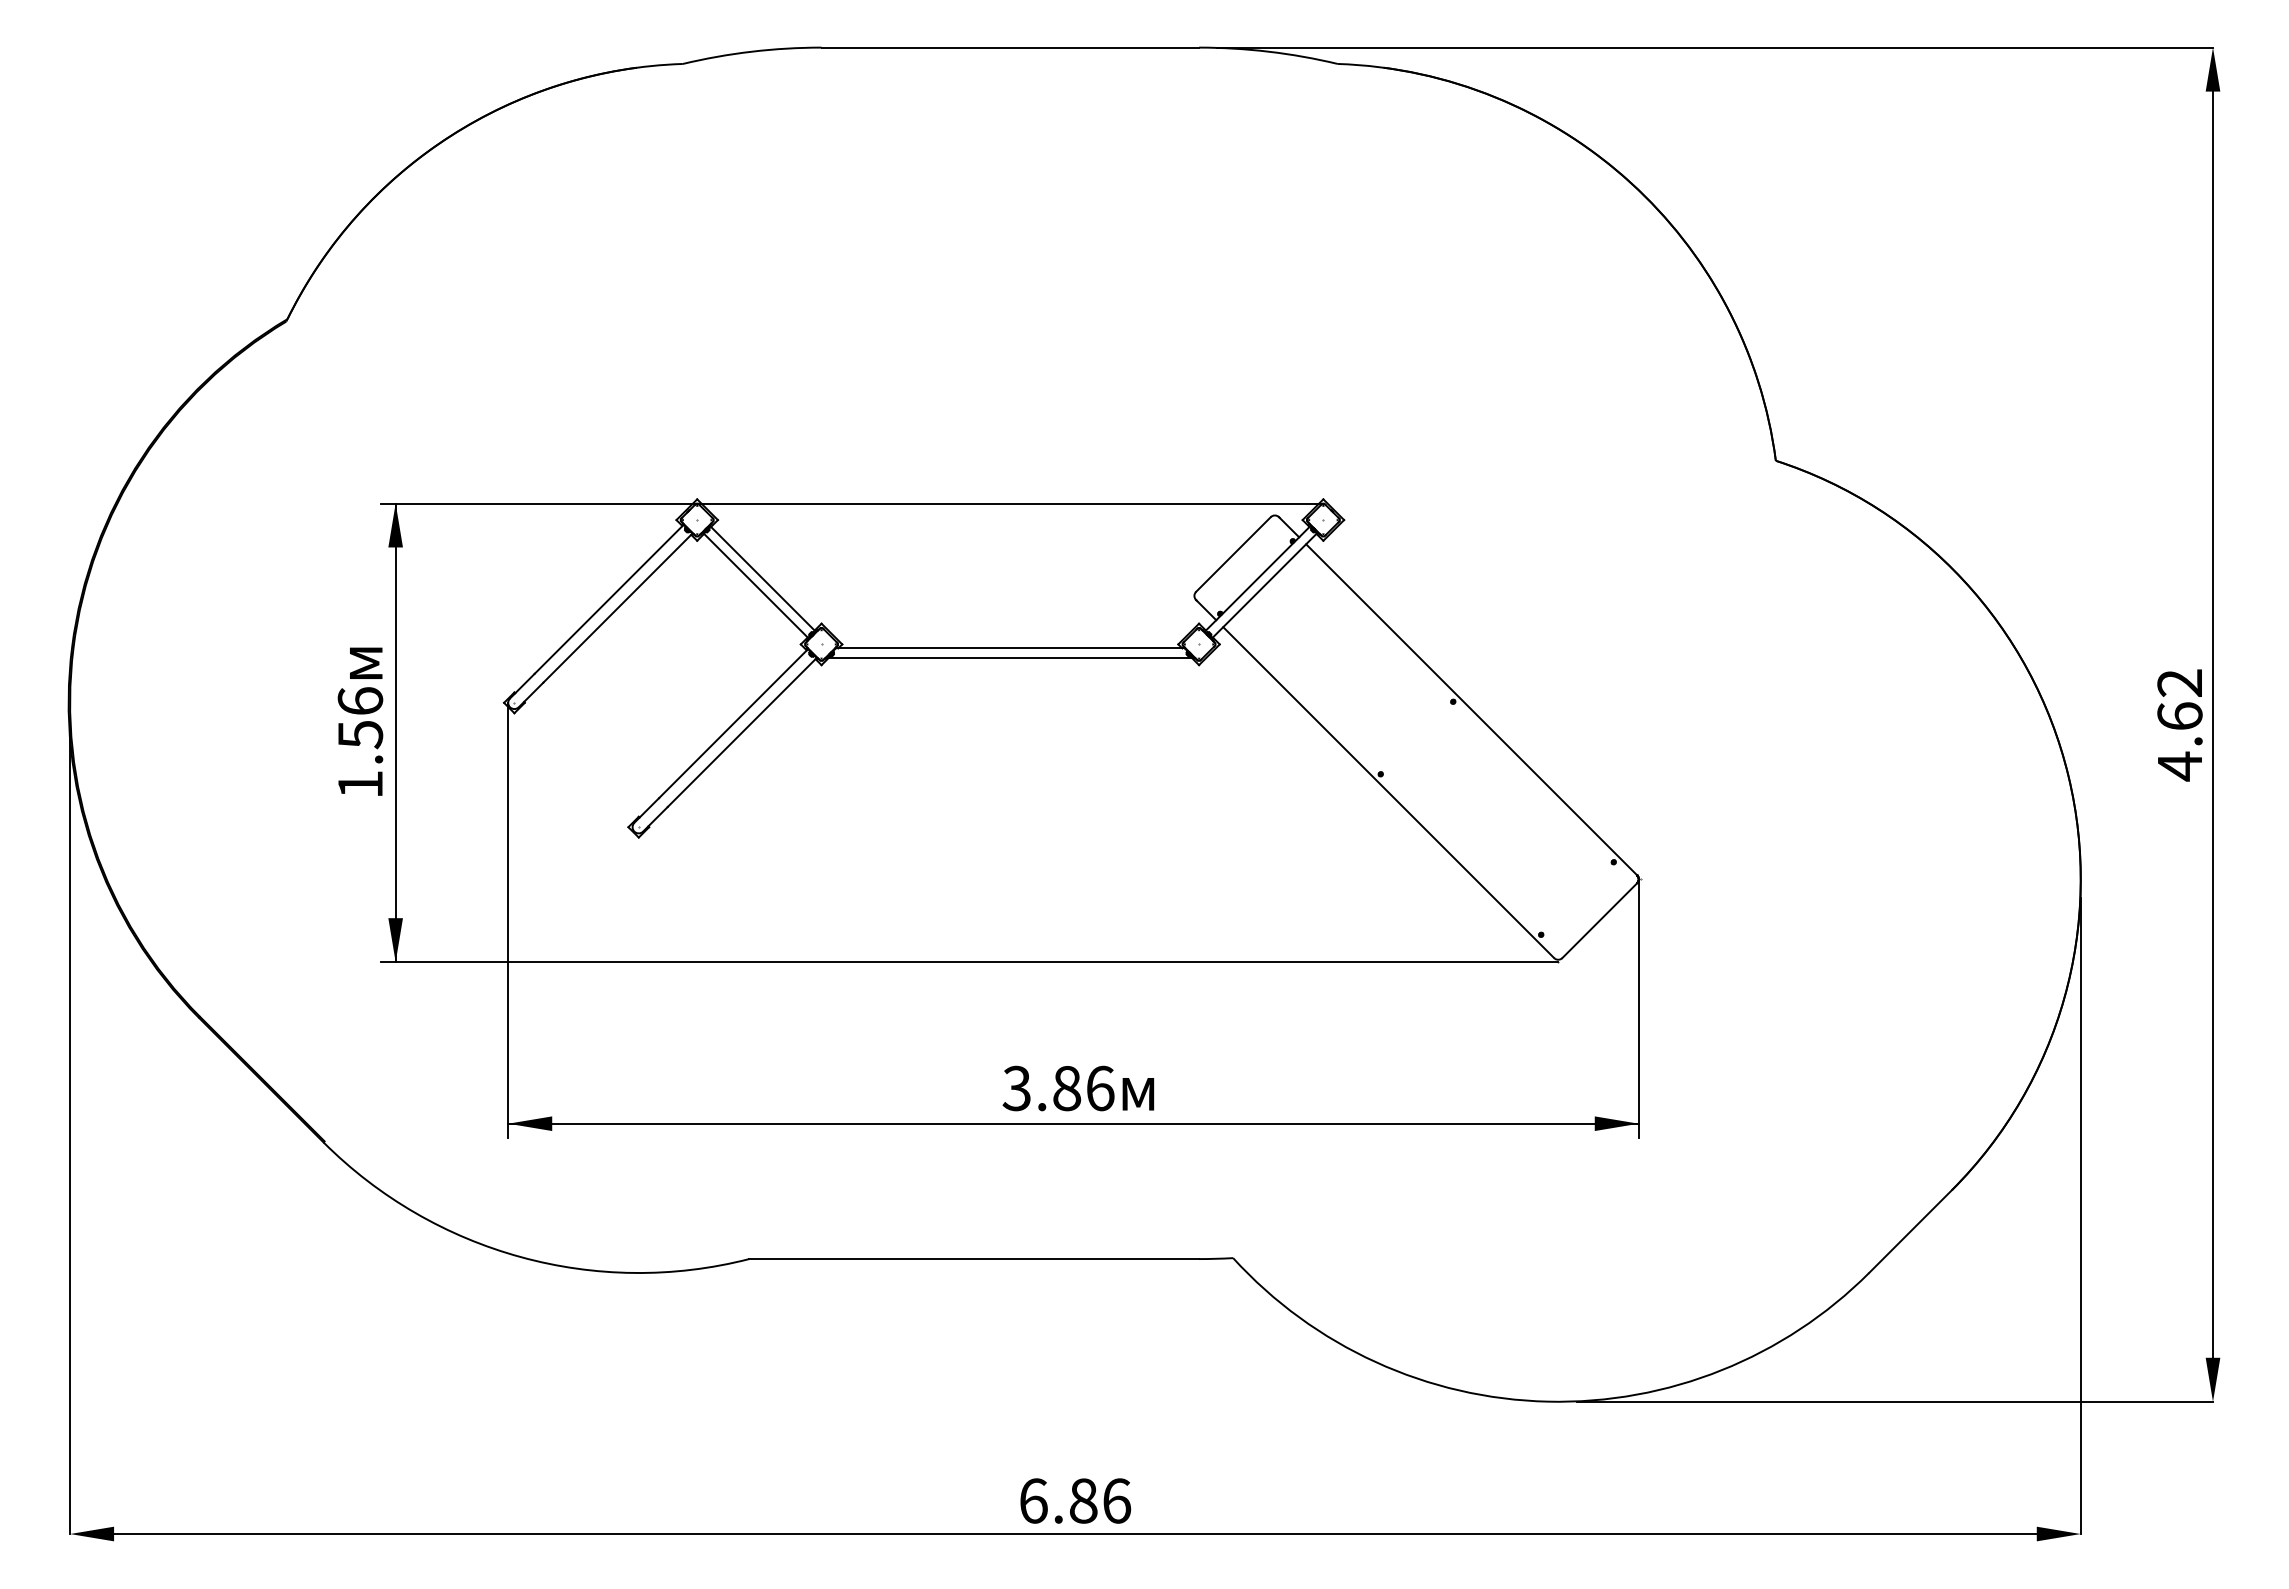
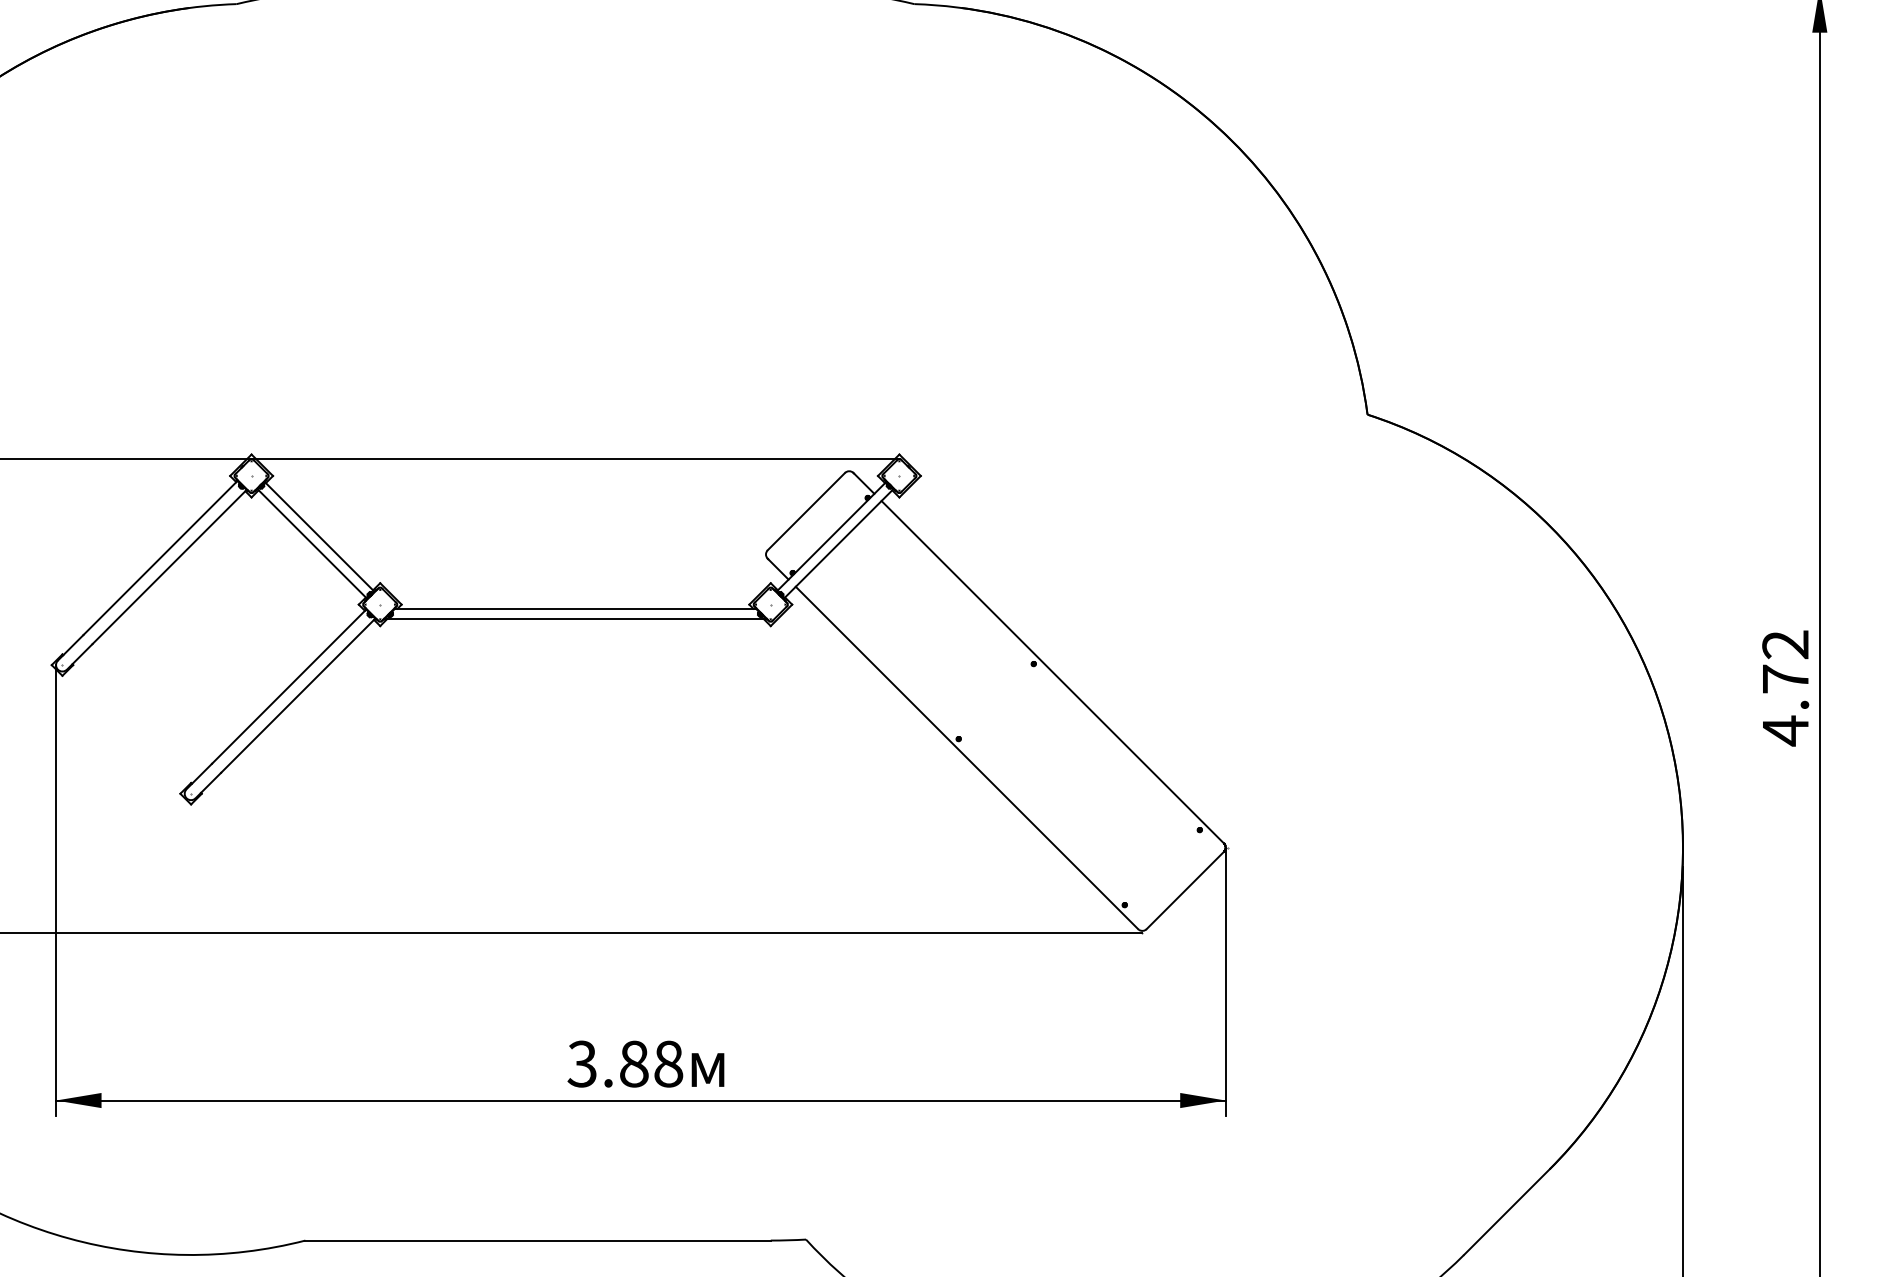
text: (2179, 715) -> (1785, 678), 4.62 -> 4.72
text: (1100, 1088) -> (668, 1064), 3.86 -> 3.88

